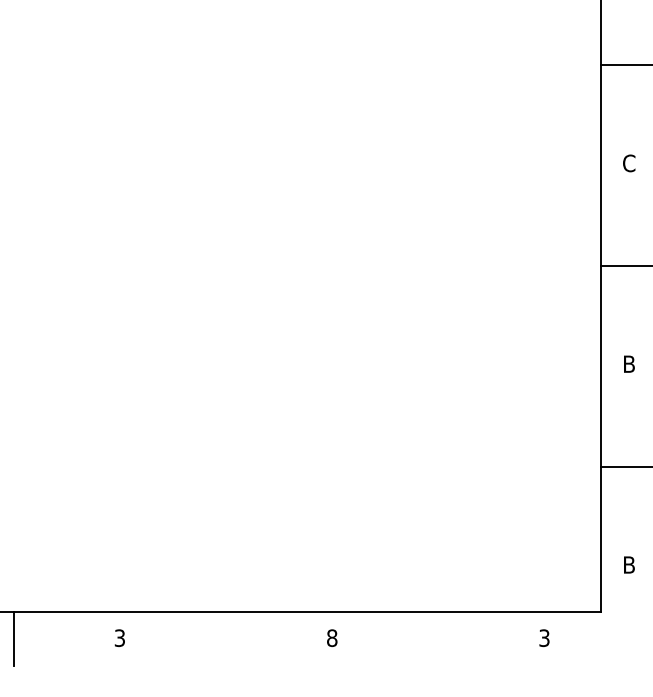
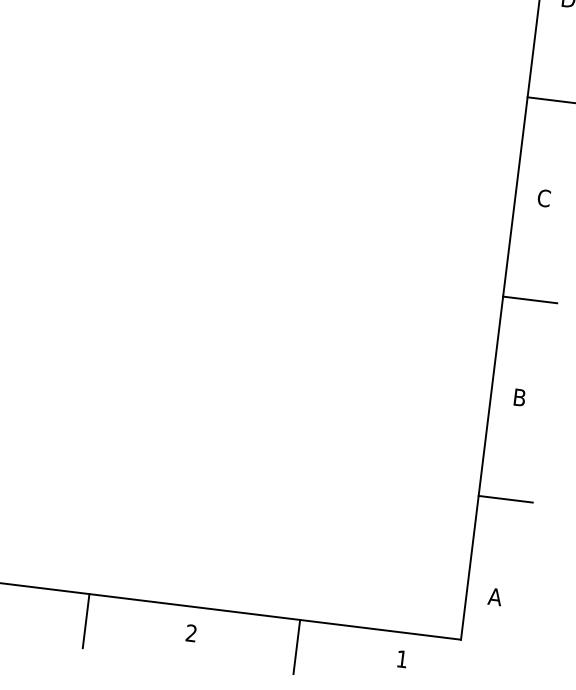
text: (629, 564) -> (495, 596), B -> A
line: (226, 638) -> (86, 620), added
text: (332, 638) -> (191, 633), 8 -> 2
line: (438, 638) -> (296, 646), added
text: (544, 638) -> (402, 659), 3 -> 1

